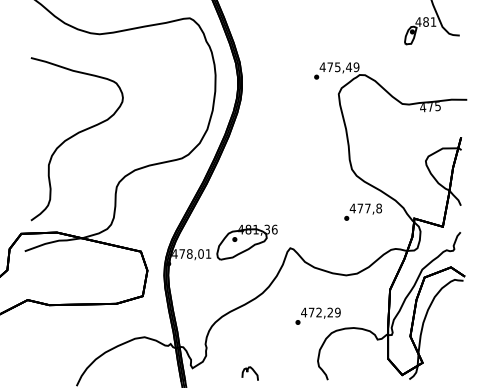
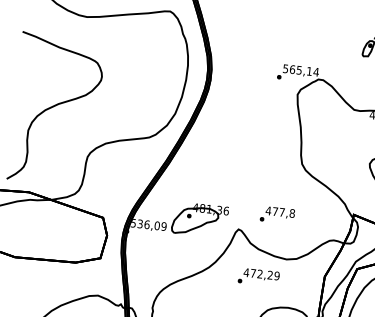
text: (339, 67) -> (300, 70), 475,49 -> 565,14
text: (362, 211) -> (276, 214), moved
text: (191, 253) -> (148, 224), 478,01 -> 536,09
text: (317, 315) -> (258, 276), moved

